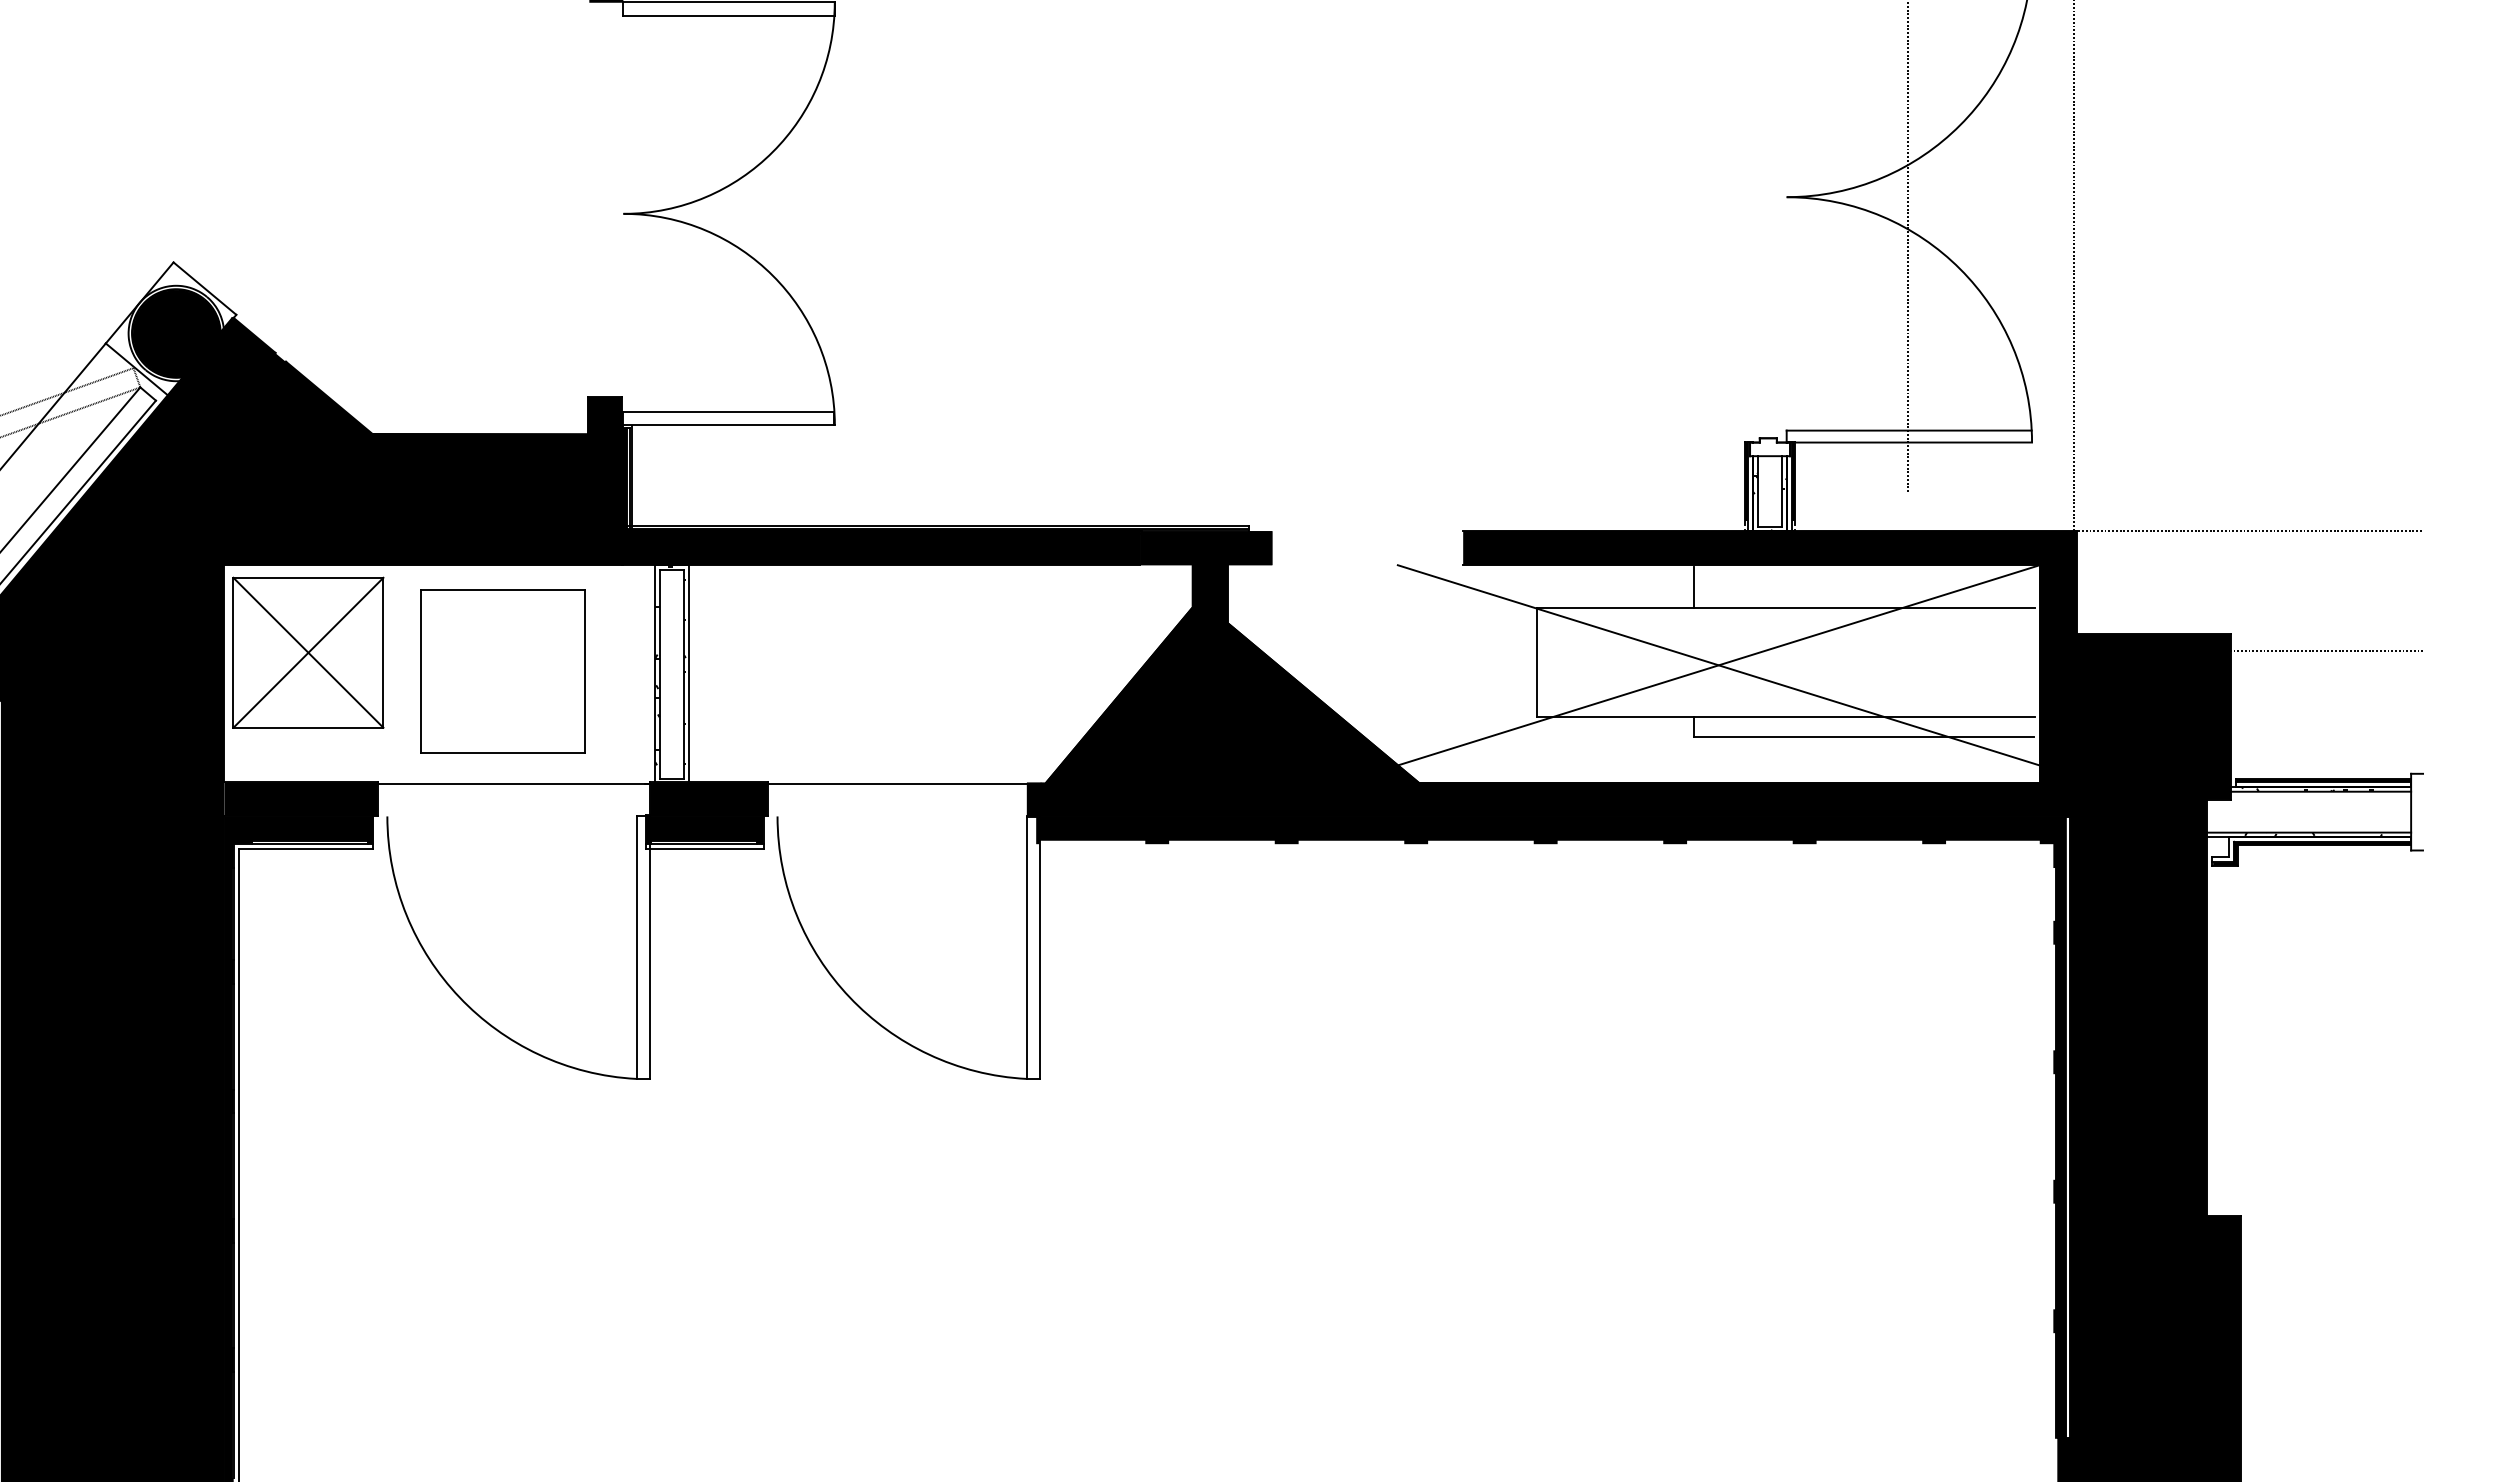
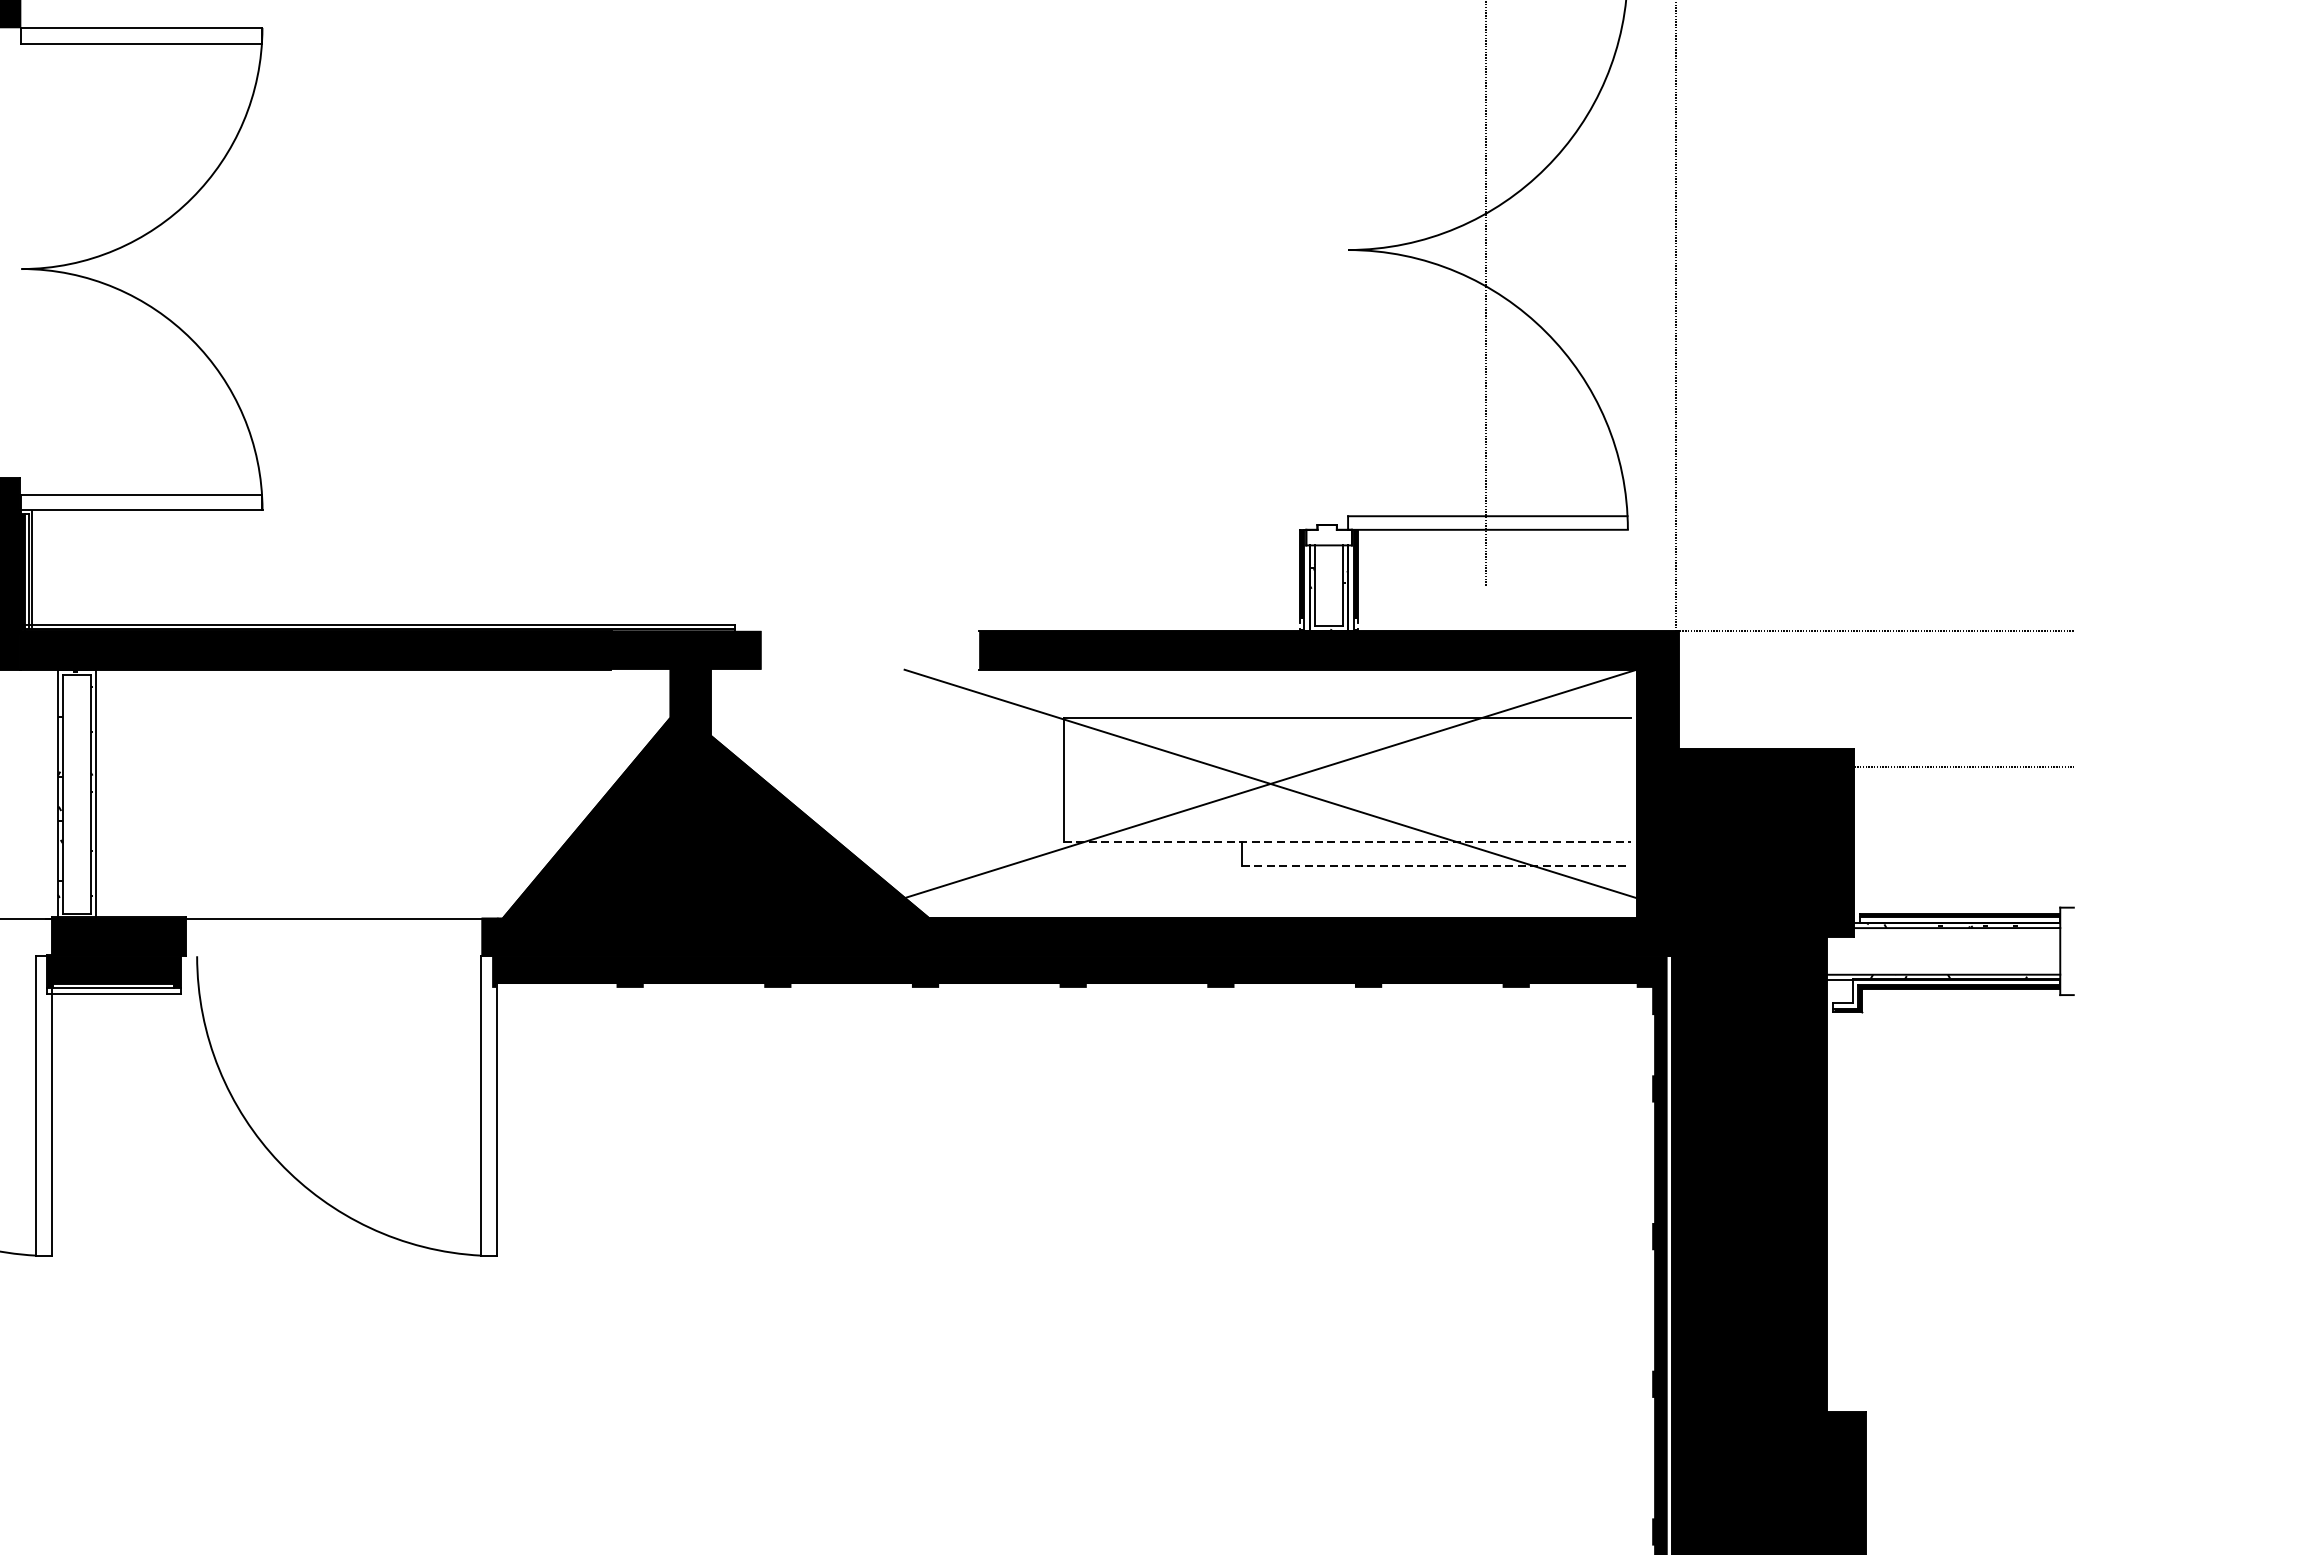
line: (1693, 586) -> (1241, 694), removed
line: (1786, 716) -> (1347, 842), solid -> dashed
line: (1864, 737) -> (1436, 866), solid -> dashed

